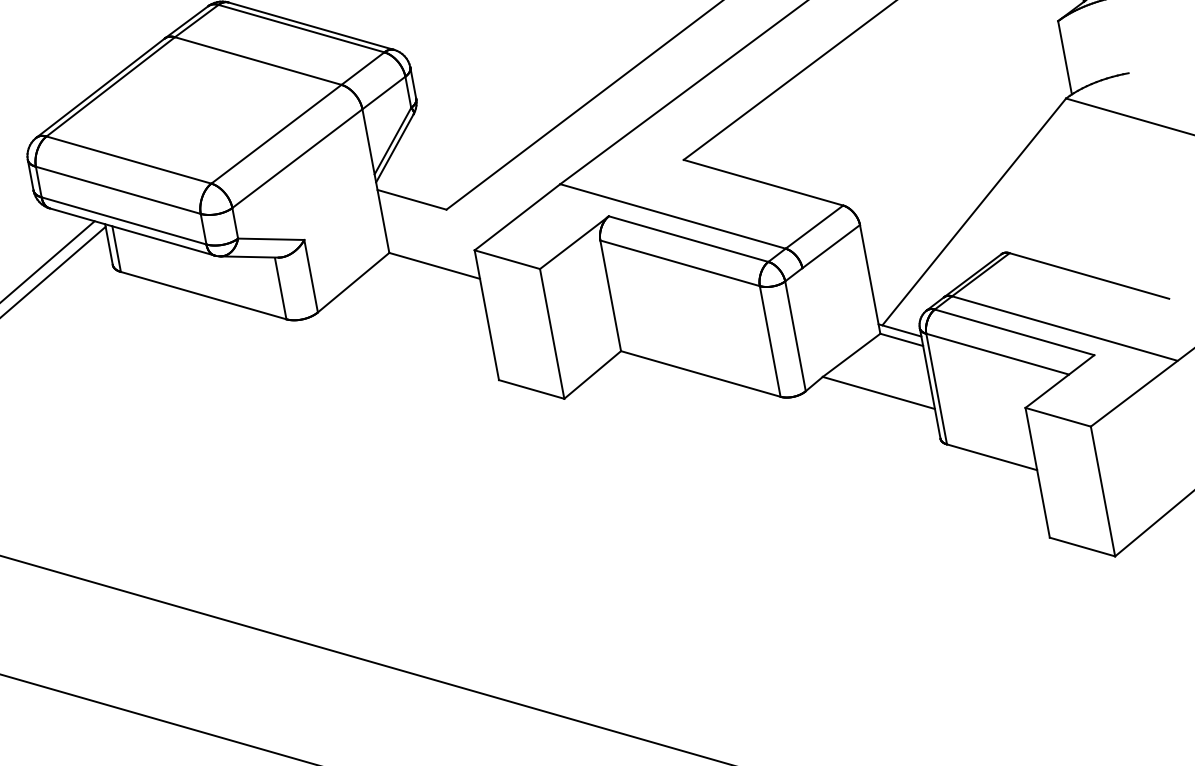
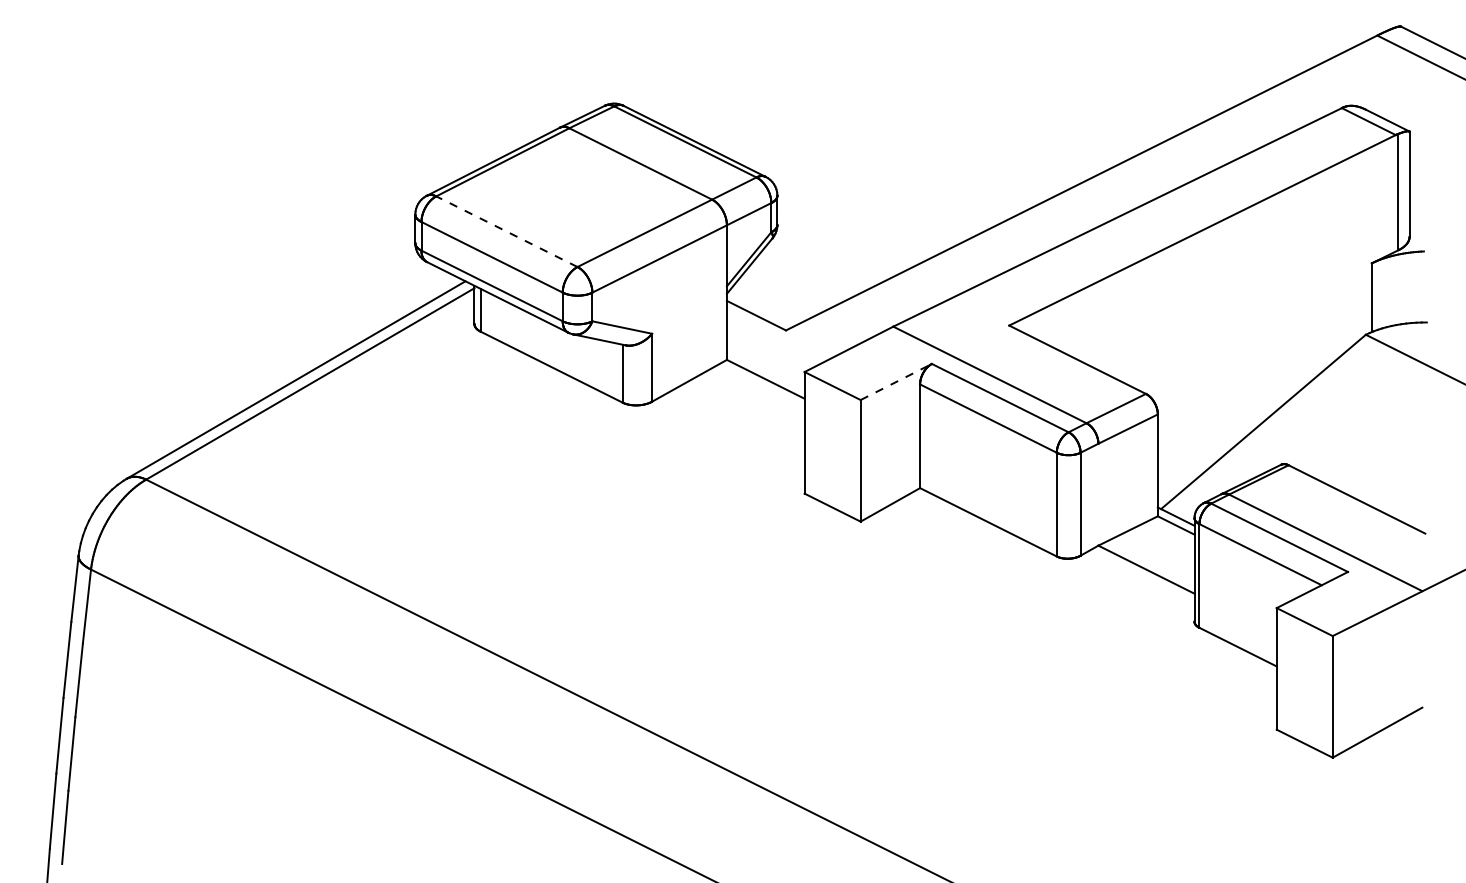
line: (128, 159) -> (506, 231), solid -> dashed
line: (574, 242) -> (896, 381), solid -> dashed

